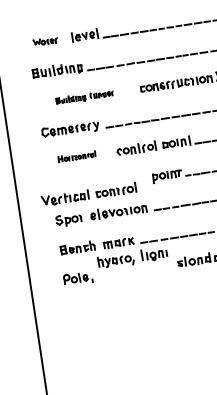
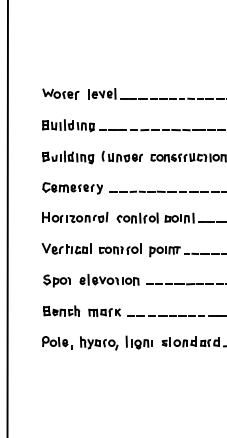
part: (45, 41) -> (60, 93), size x1.43
part: (84, 97) -> (92, 157), size x1.67
part: (77, 156) -> (75, 216), size x1.67
part: (88, 194) -> (91, 248), moved
part: (132, 257) -> (116, 342), moved

